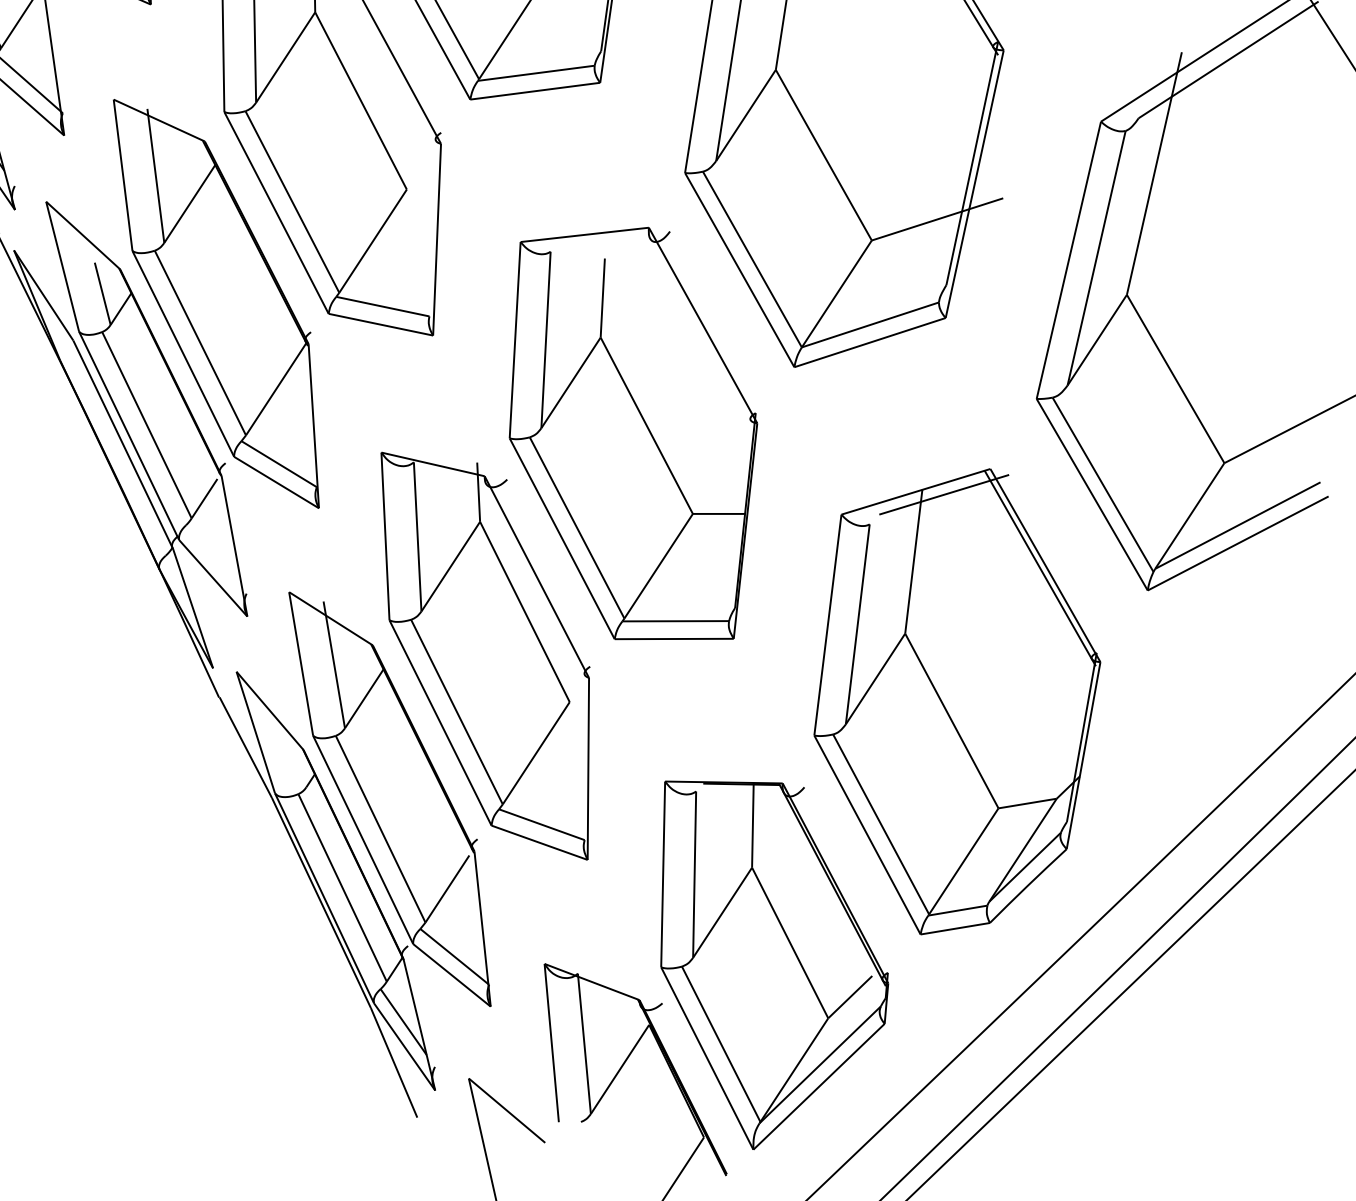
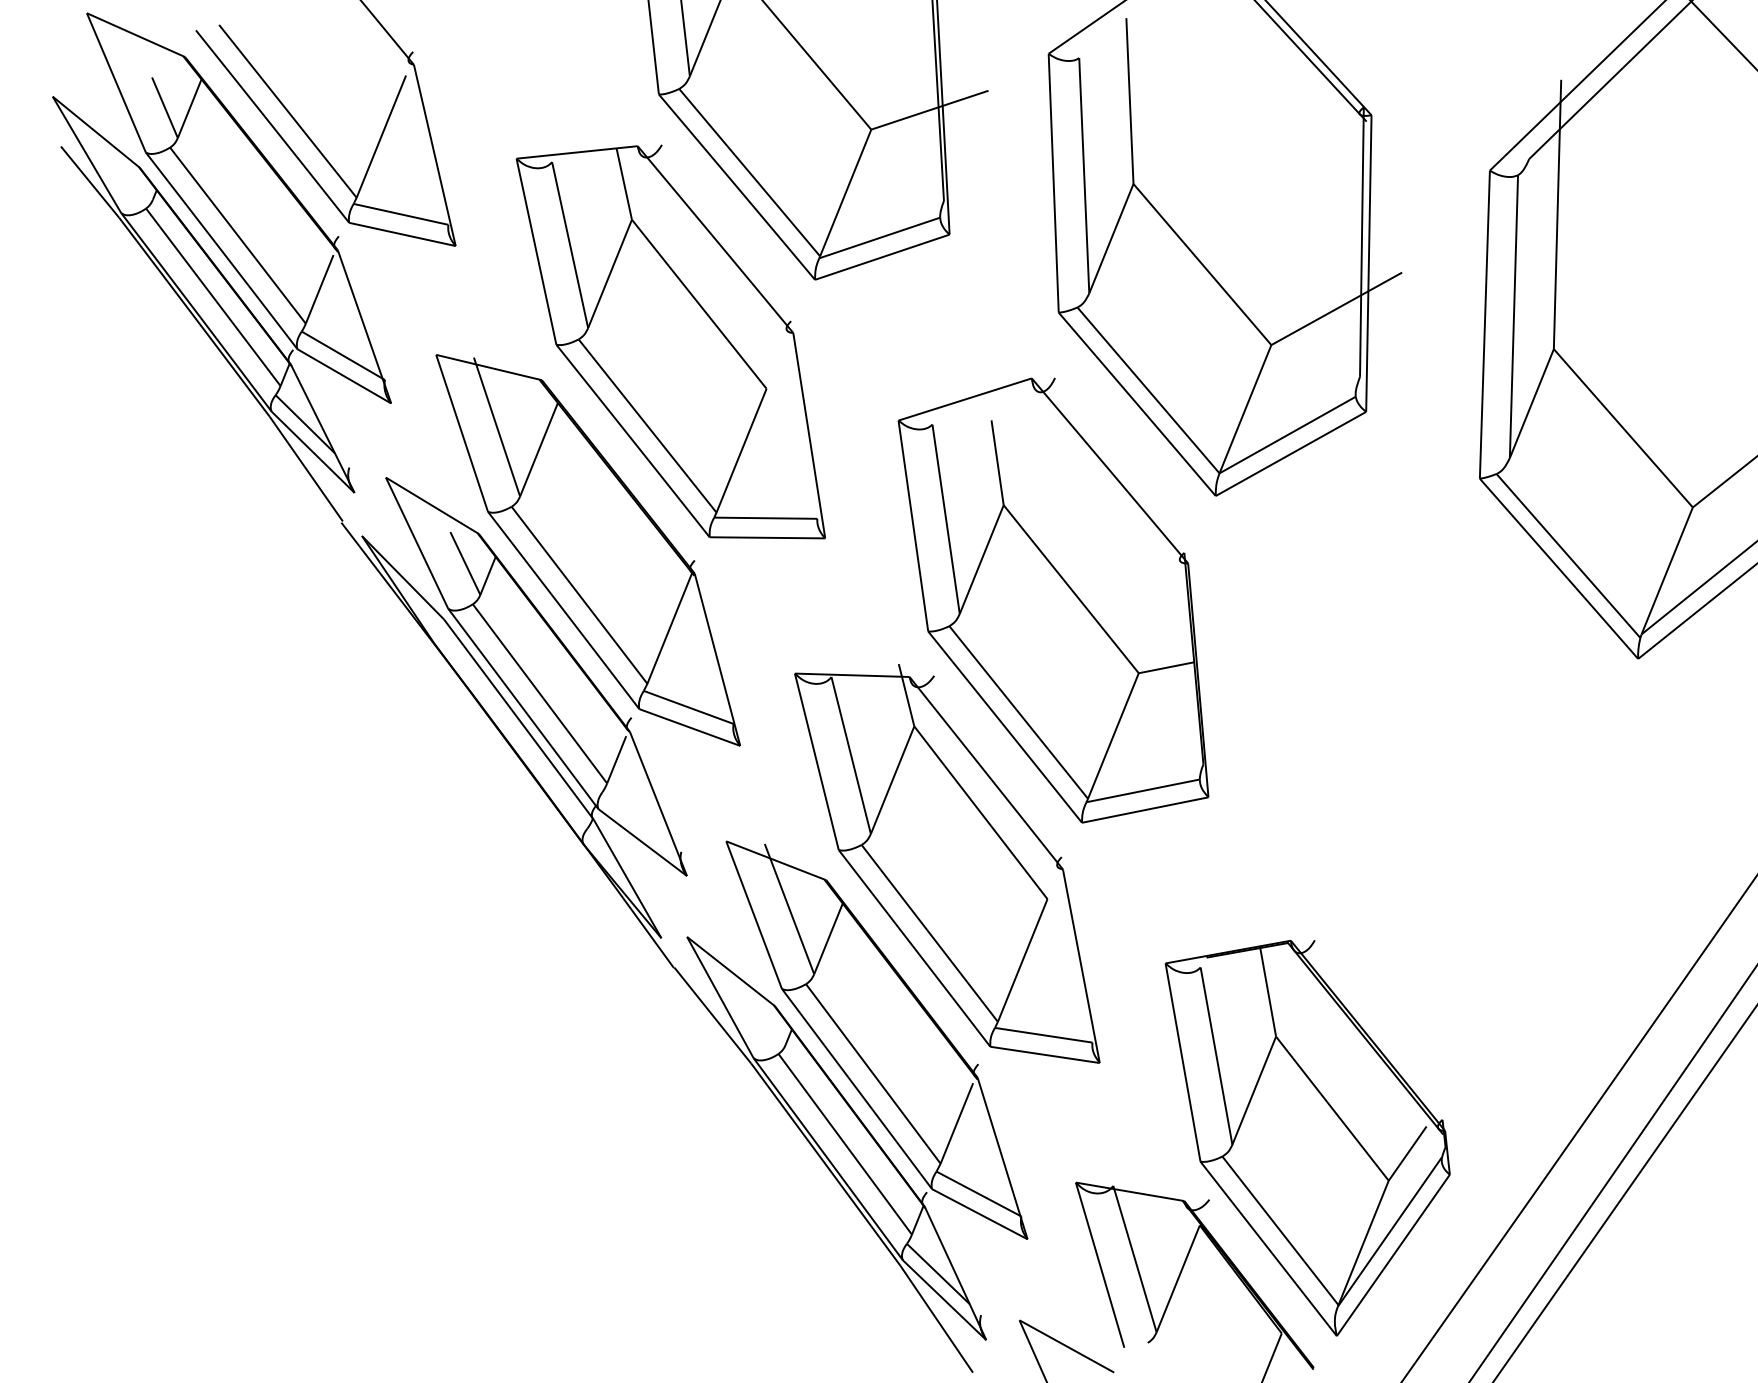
part: (950, 700) -> (1451, 817), removed

